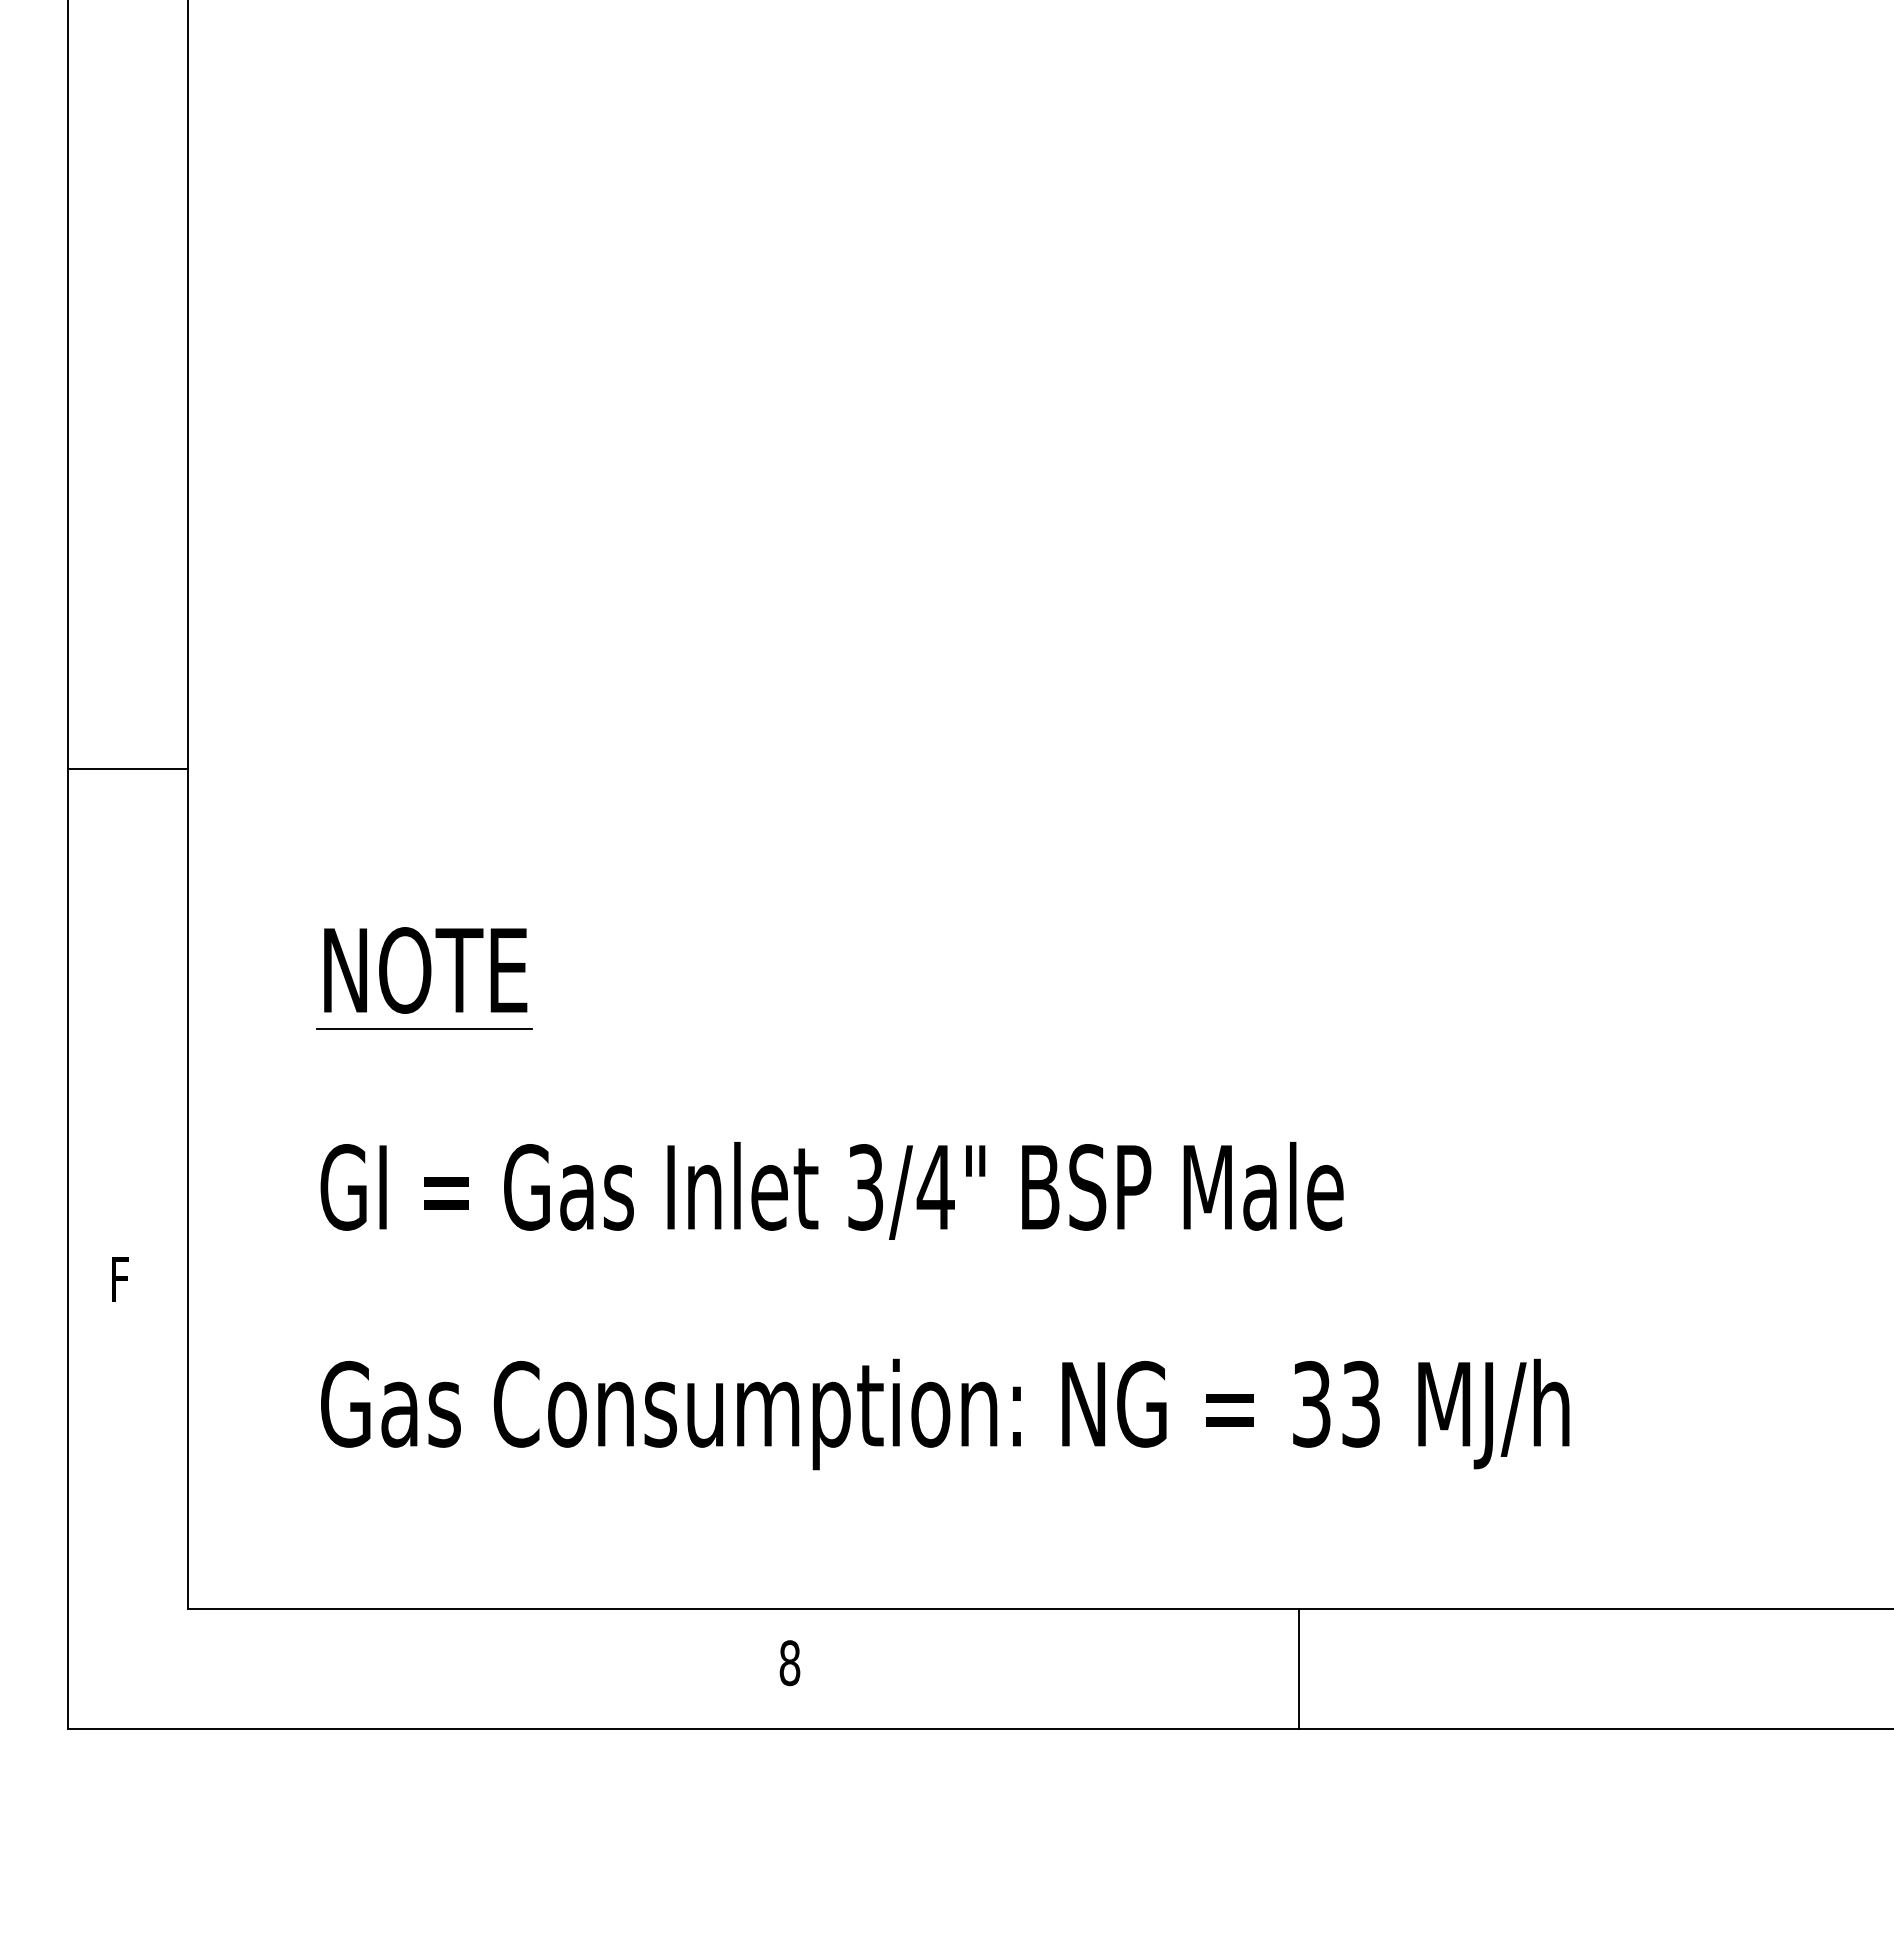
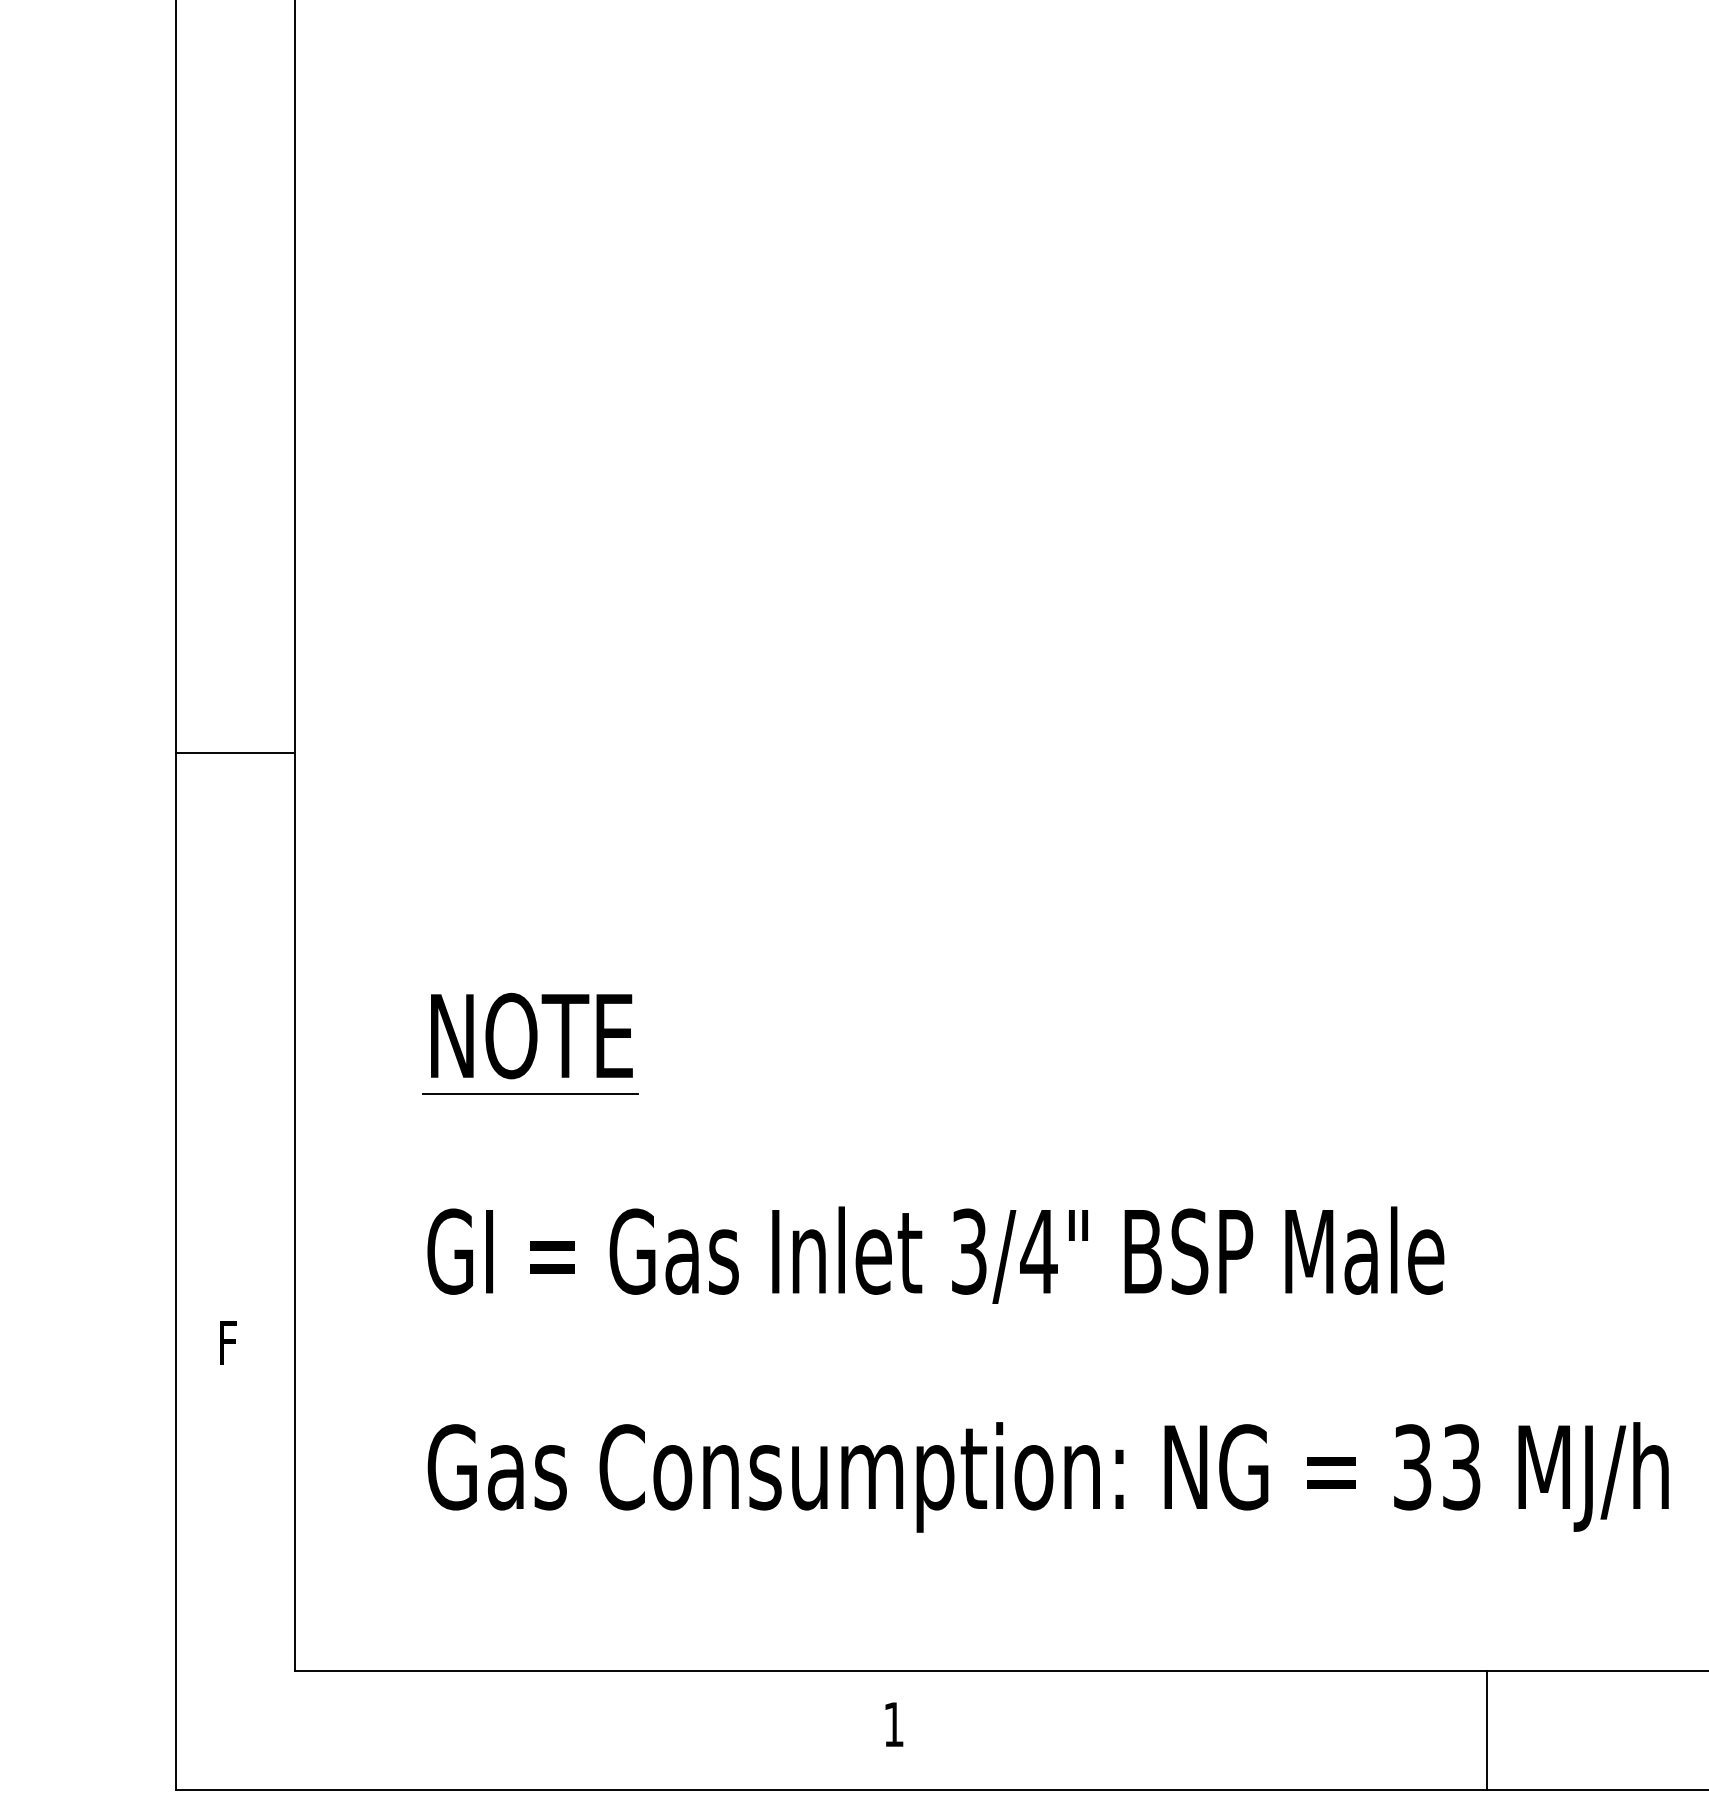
line: (127, 769) -> (235, 753), moved
text: (789, 1663) -> (893, 1724), 8 -> 1
line: (1299, 1668) -> (1486, 1729), moved

